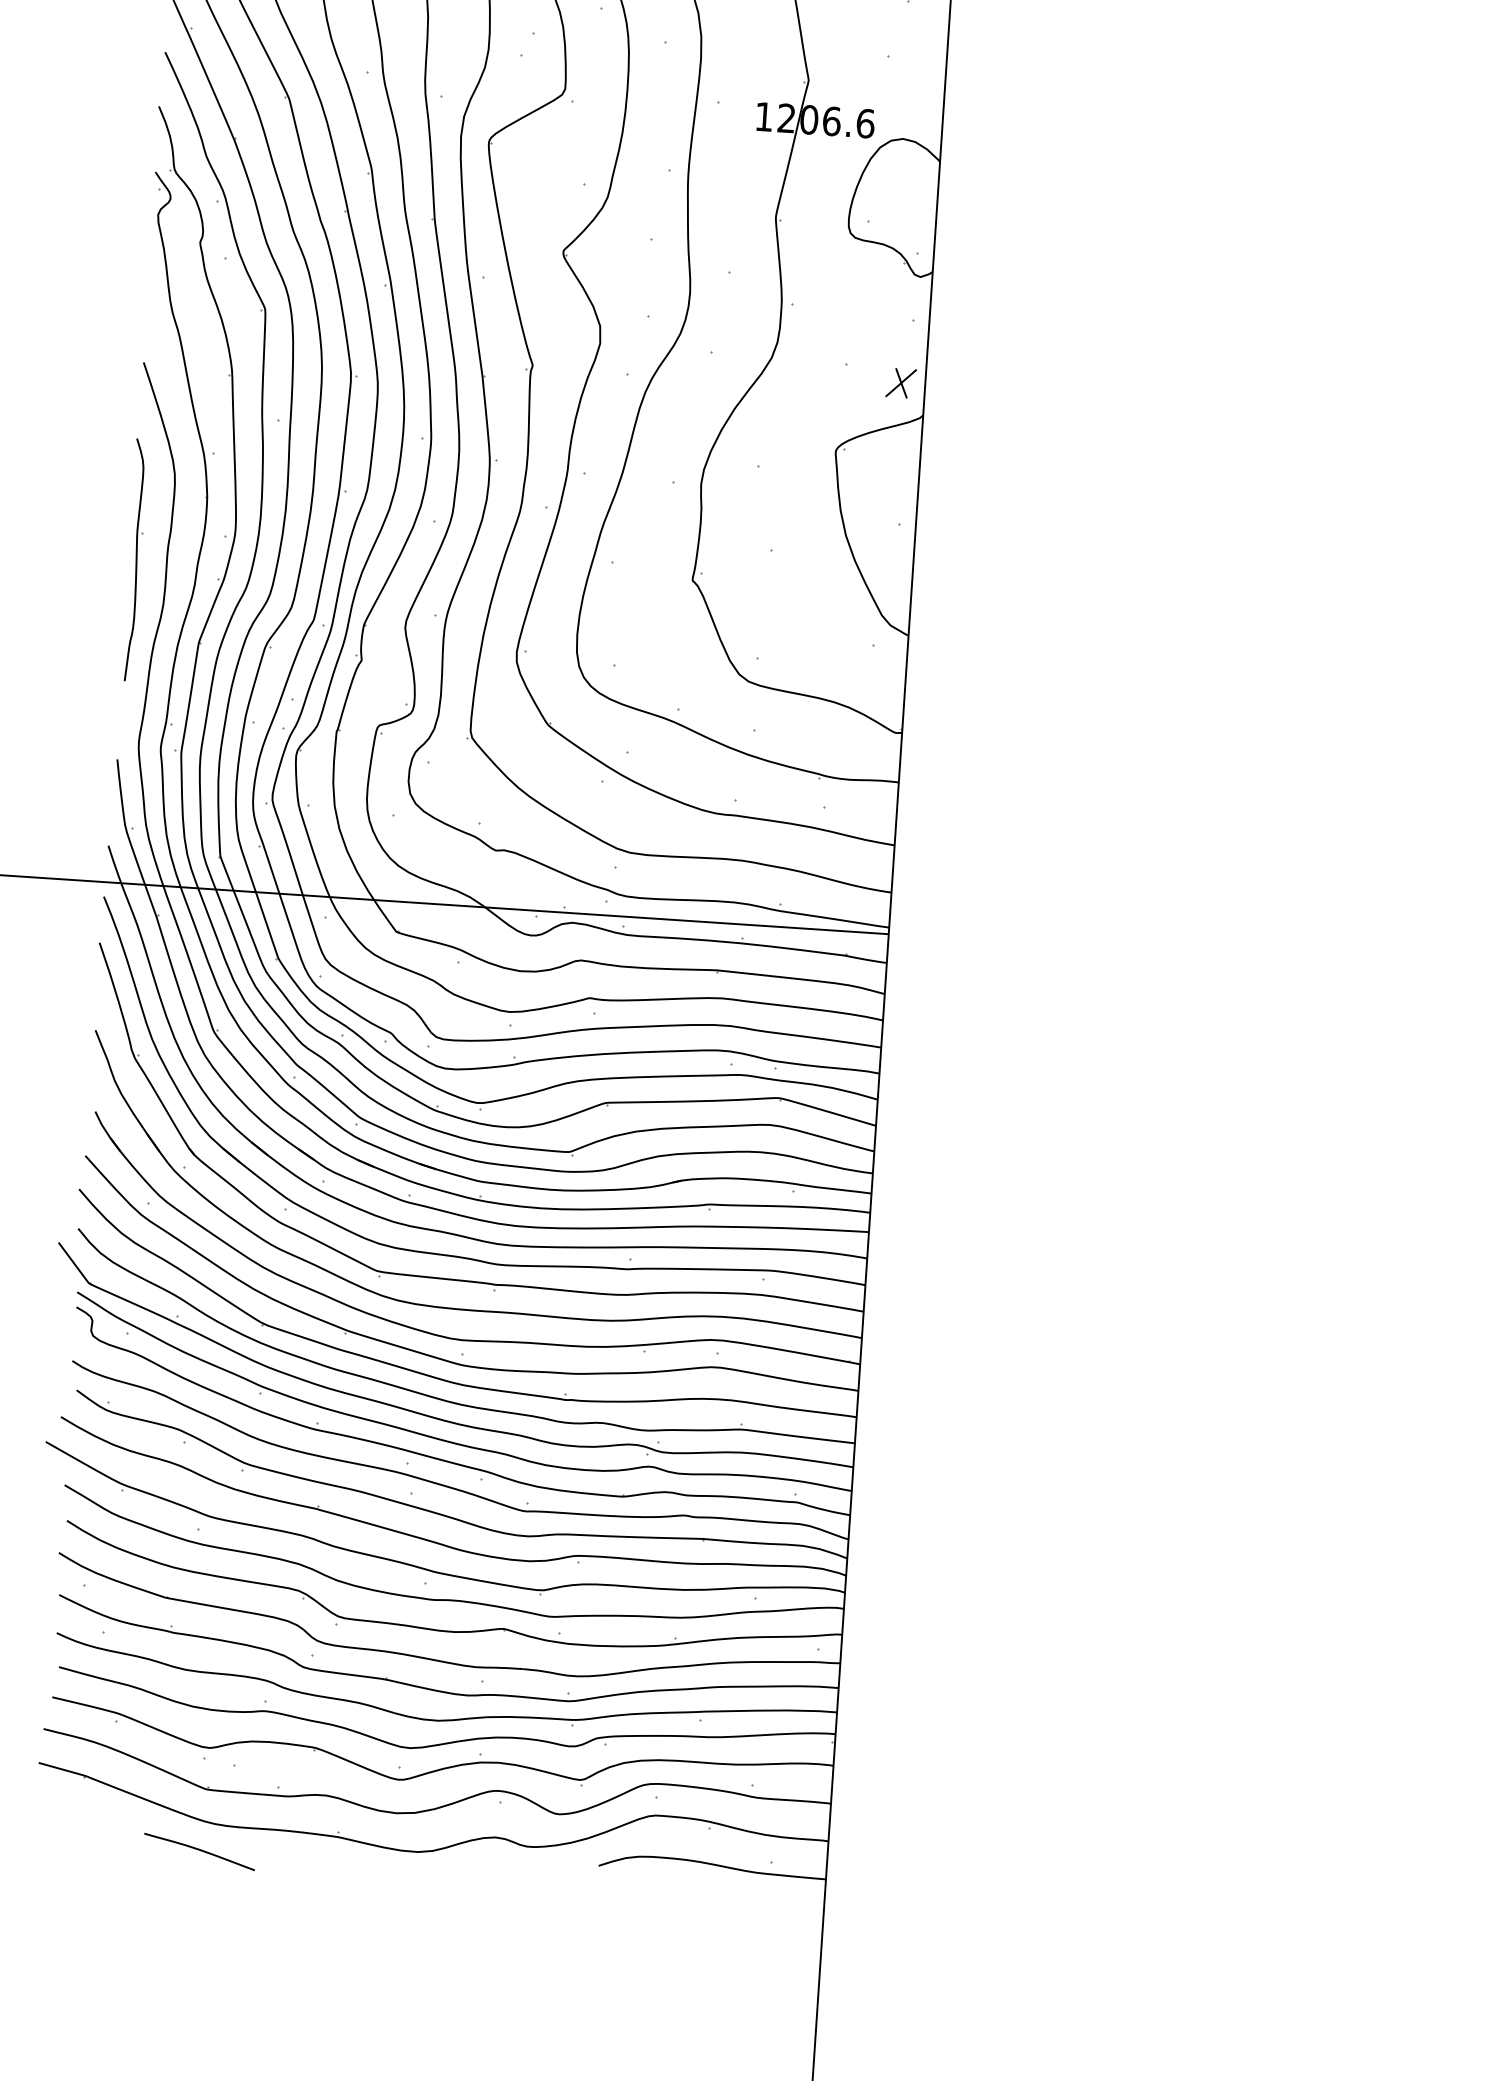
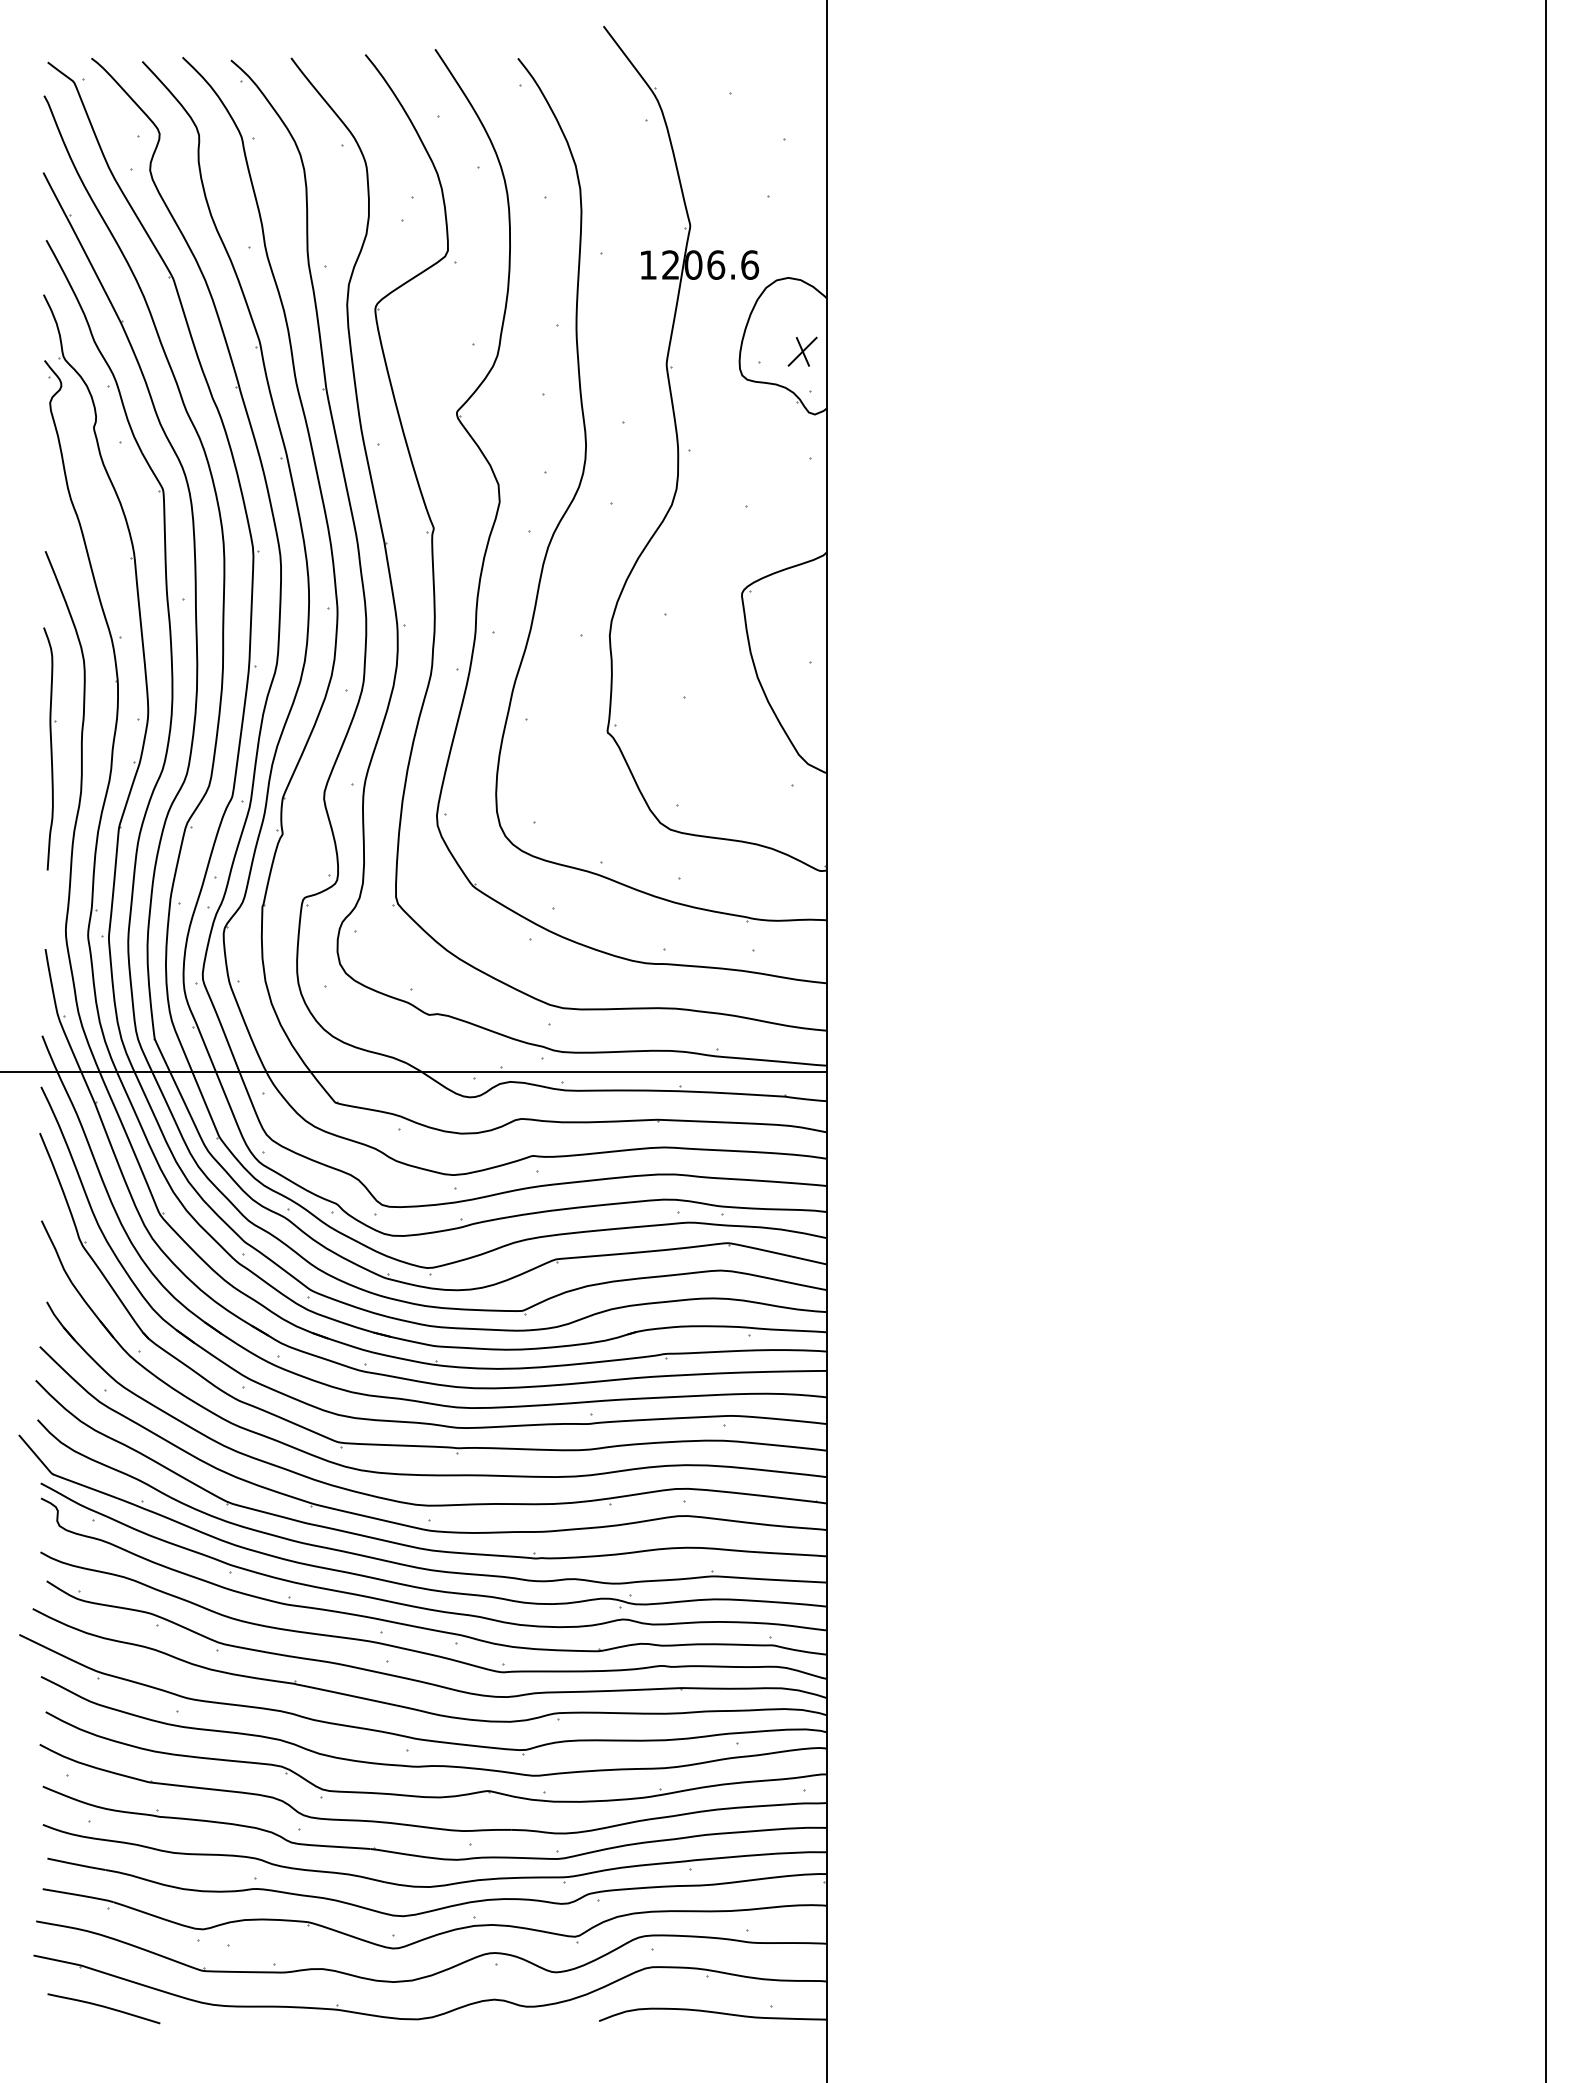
part: (901, 382) -> (802, 351), moved
curve: (199, 1850) -> (103, 2007), moved

